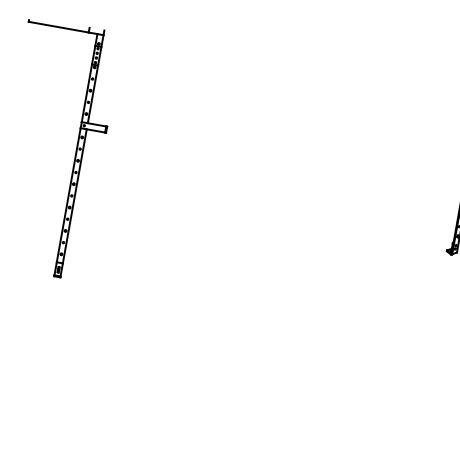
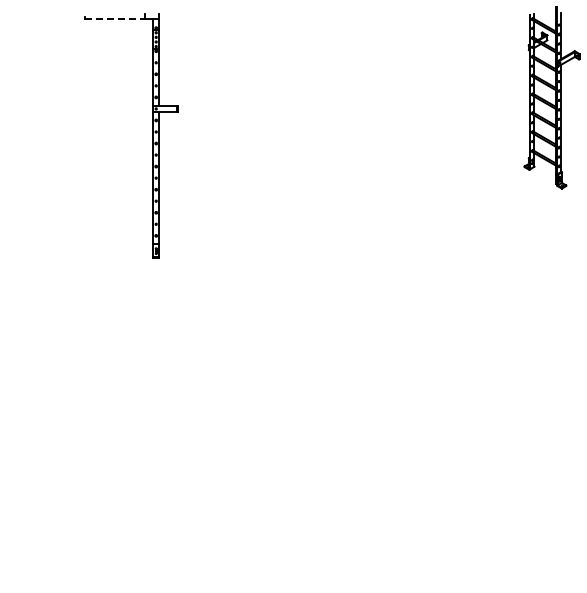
line: (58, 26) -> (114, 18), solid -> dashed

